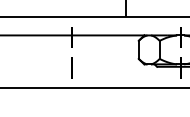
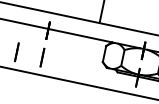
line: (42, 67) -> (16, 51), added

